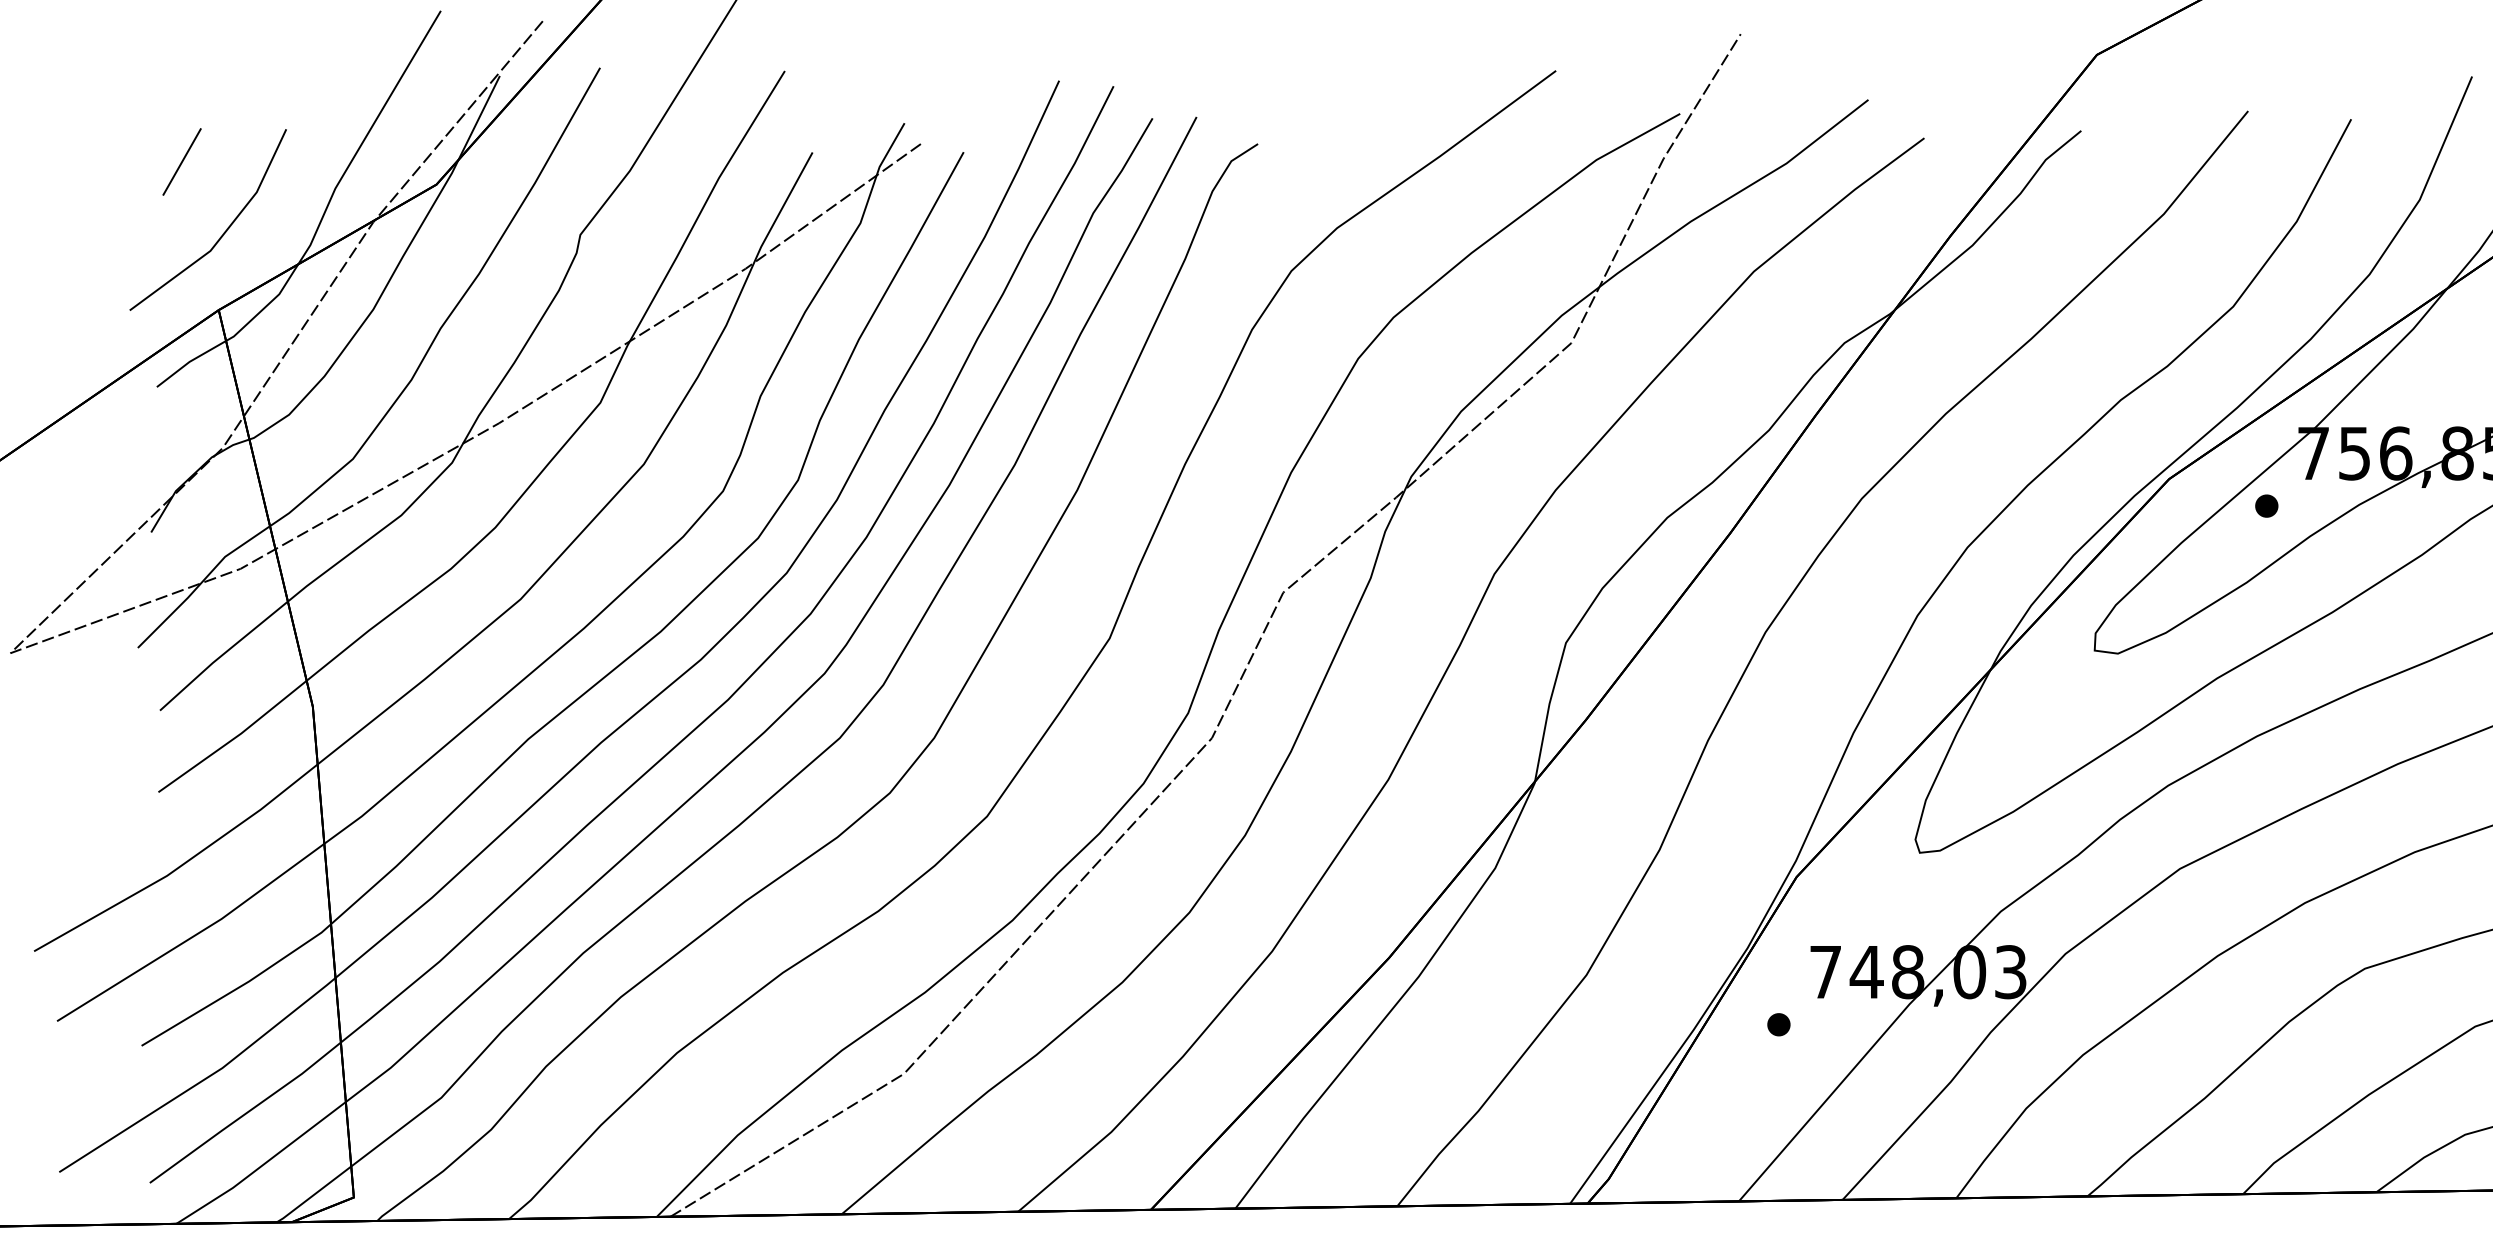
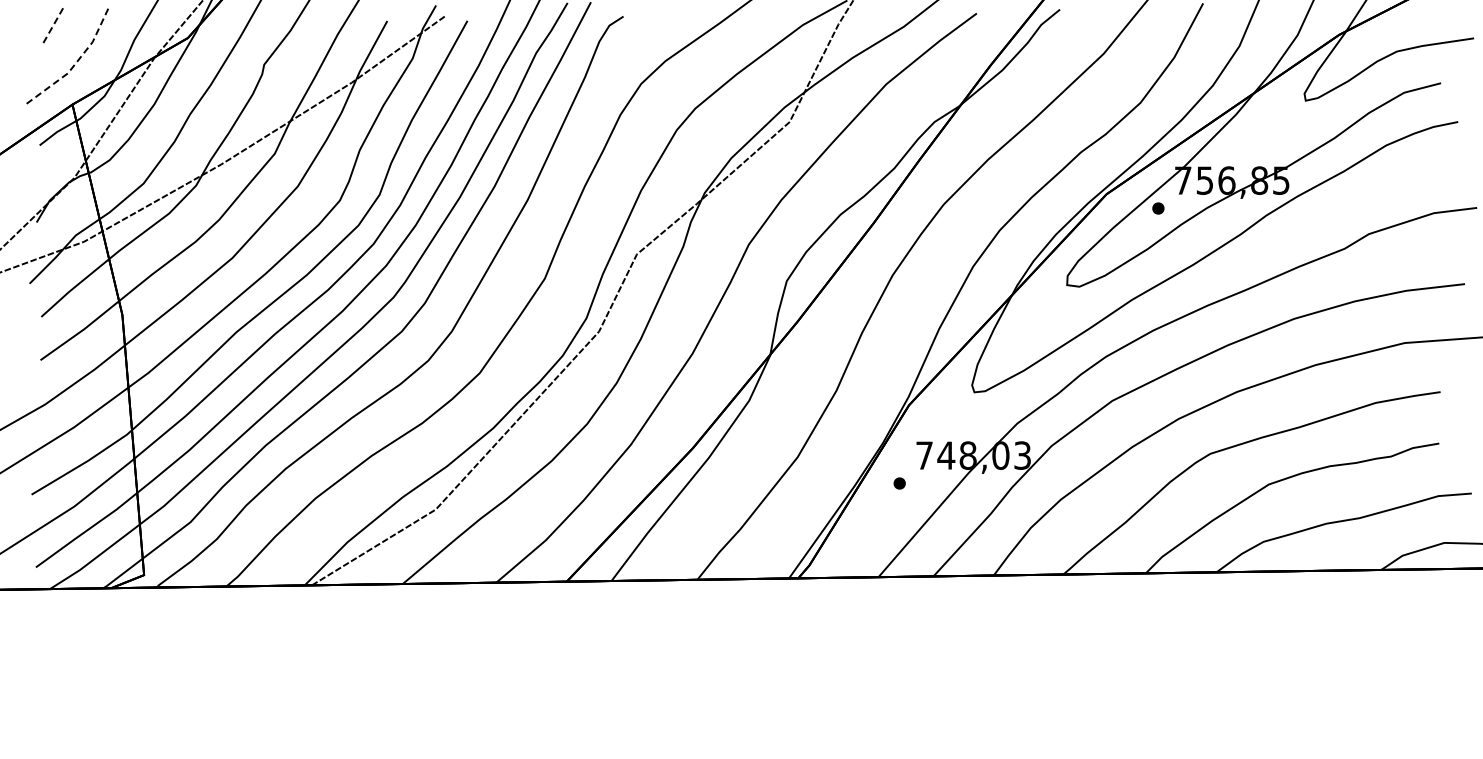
line: (181, 162) -> (52, 26), solid -> dashed
line: (222, 234) -> (74, 64), solid -> dashed

